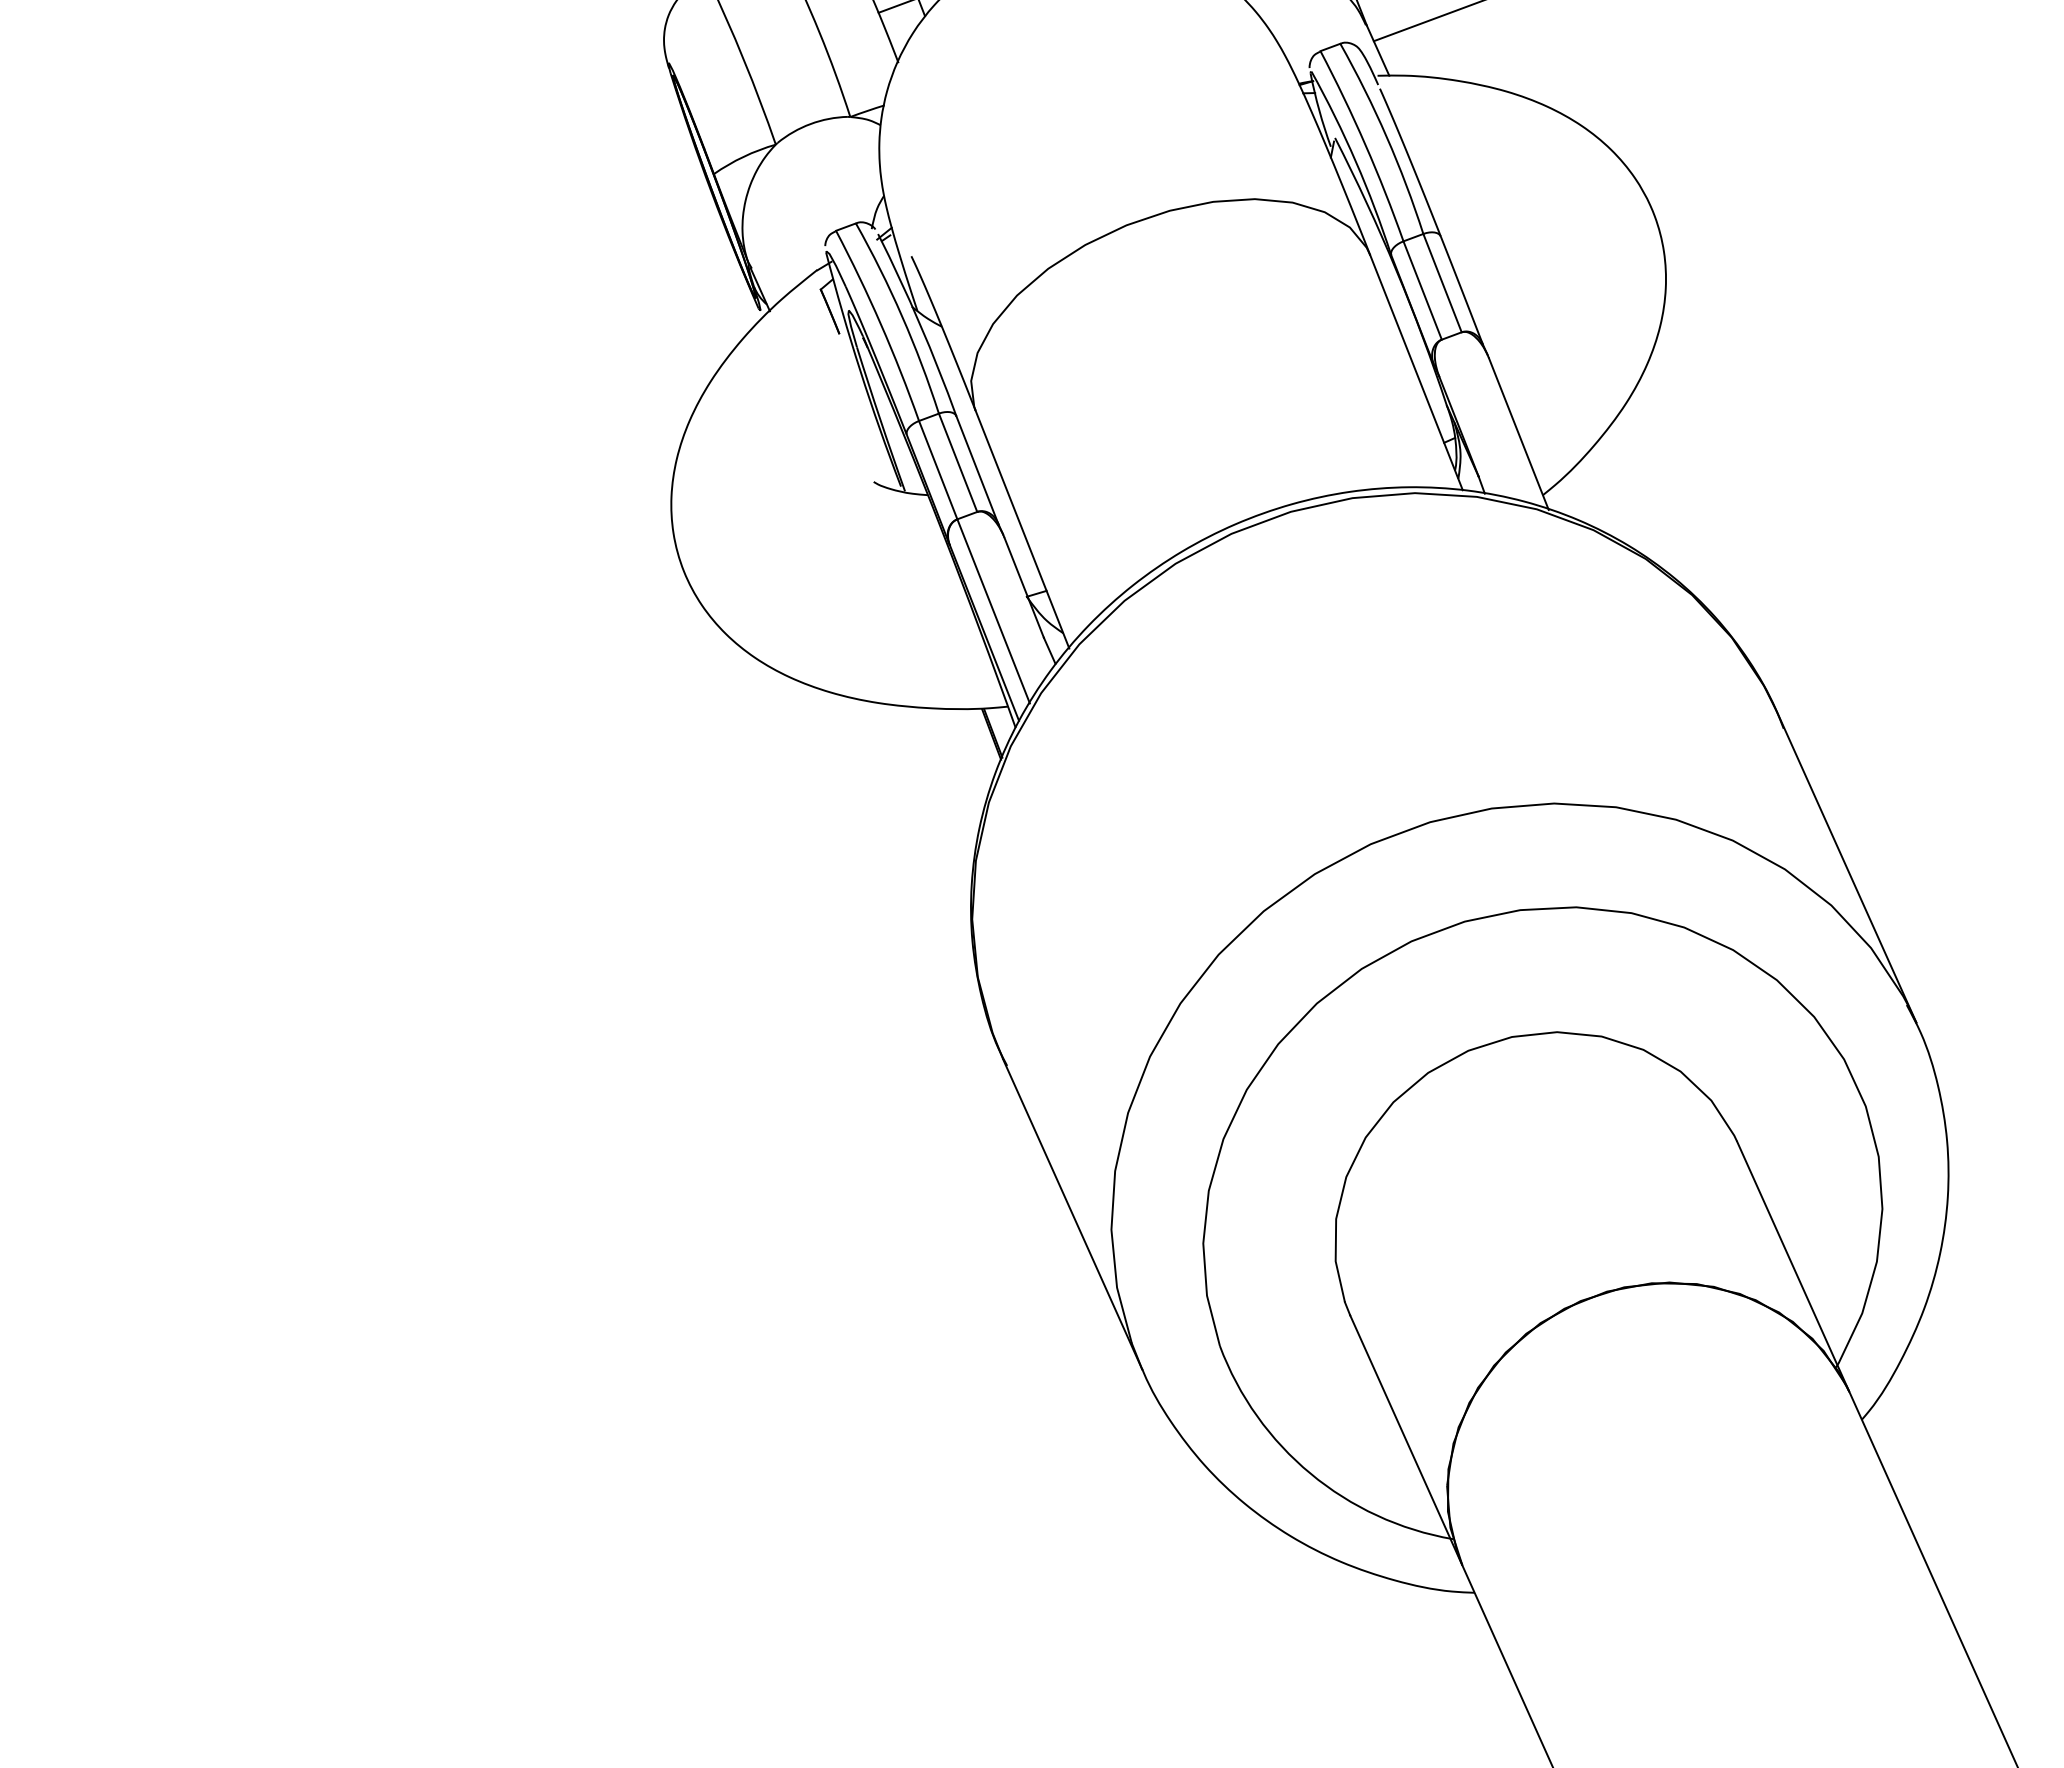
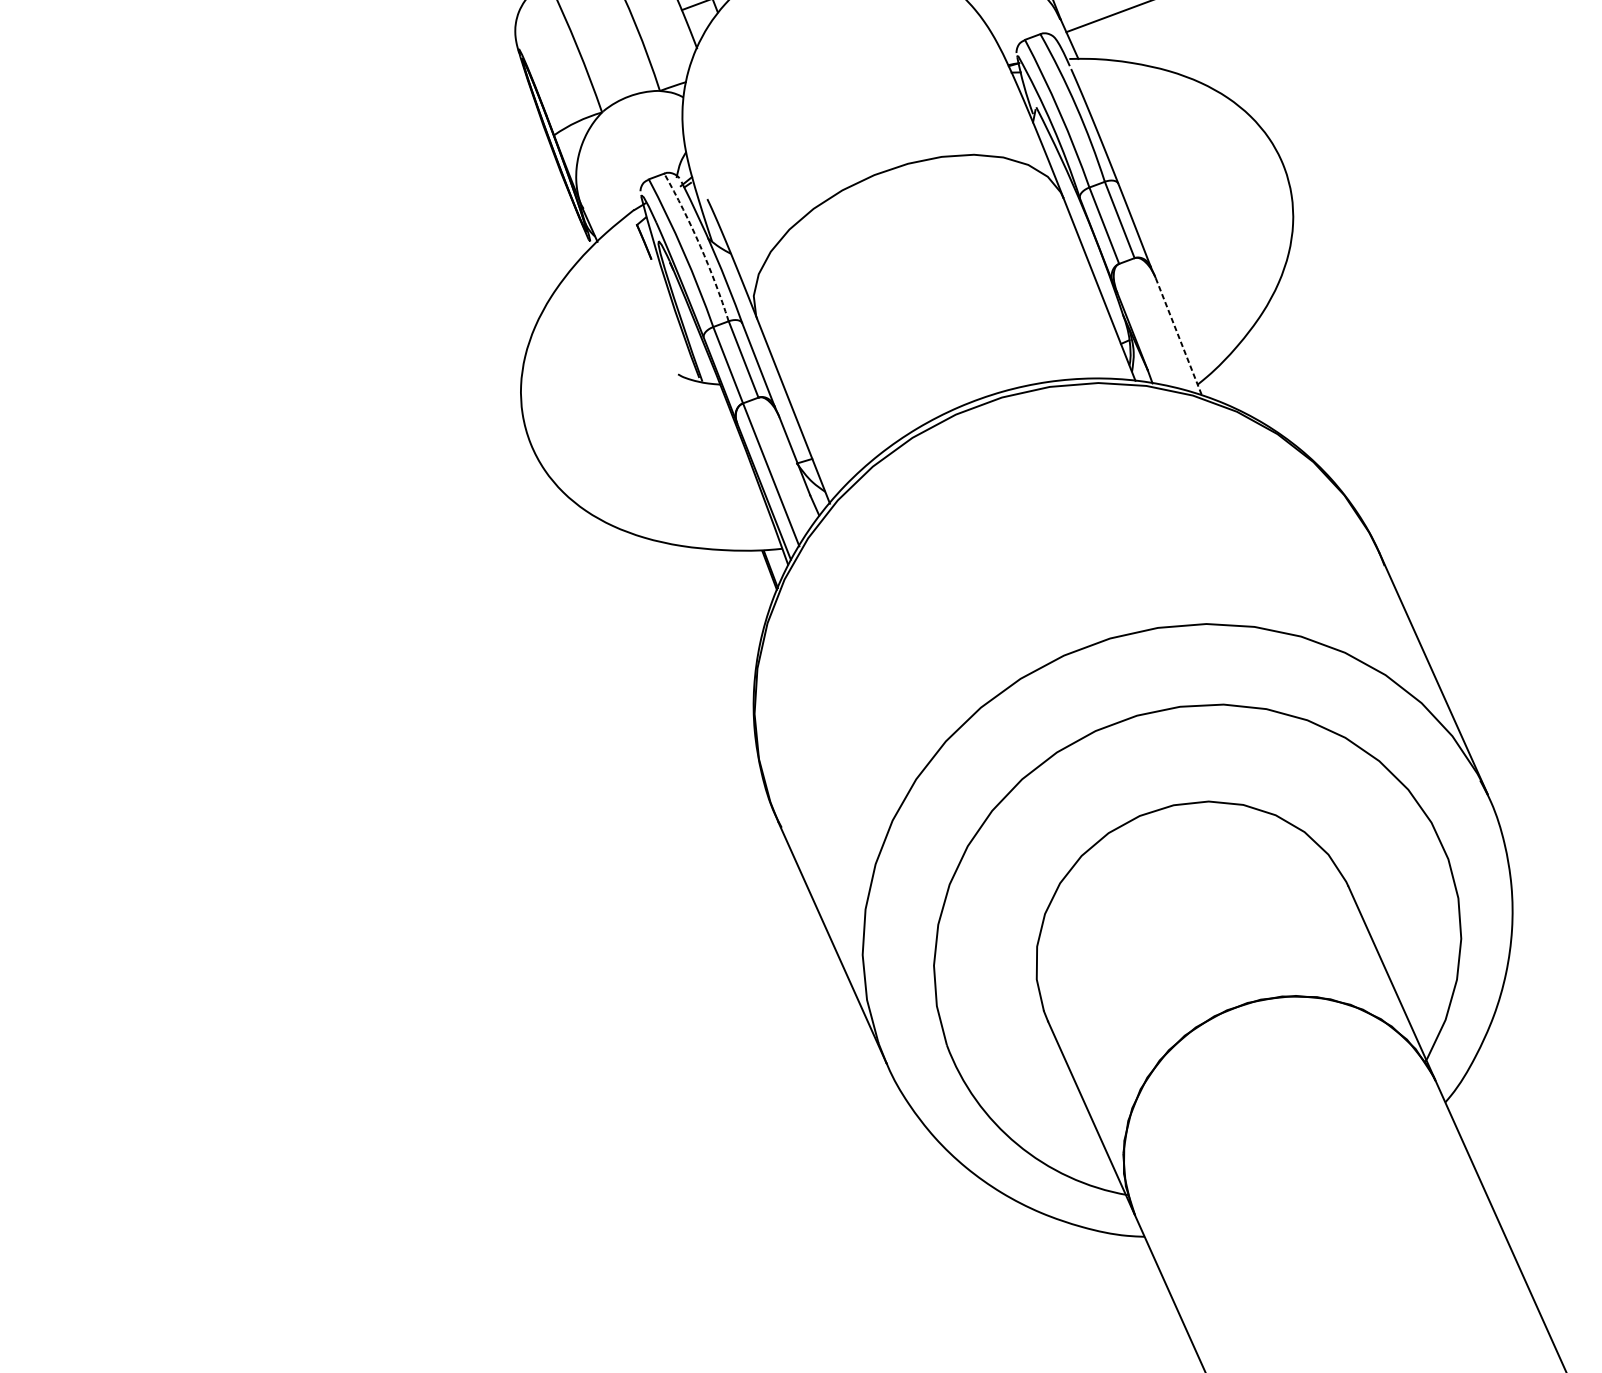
arc: (902, 316) -> (700, 245), solid -> dashed
line: (1518, 434) -> (1178, 337), solid -> dashed

